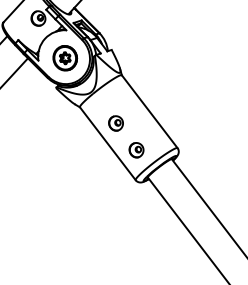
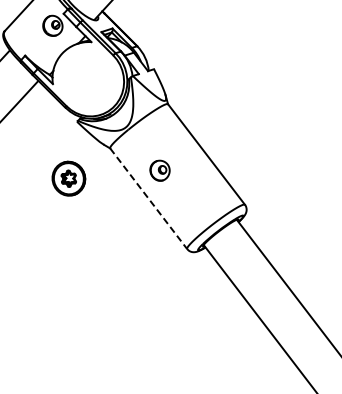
part: (64, 58) -> (68, 178), moved
line: (107, 144) -> (148, 199), solid -> dashed
part: (135, 150) -> (187, 207), removed

